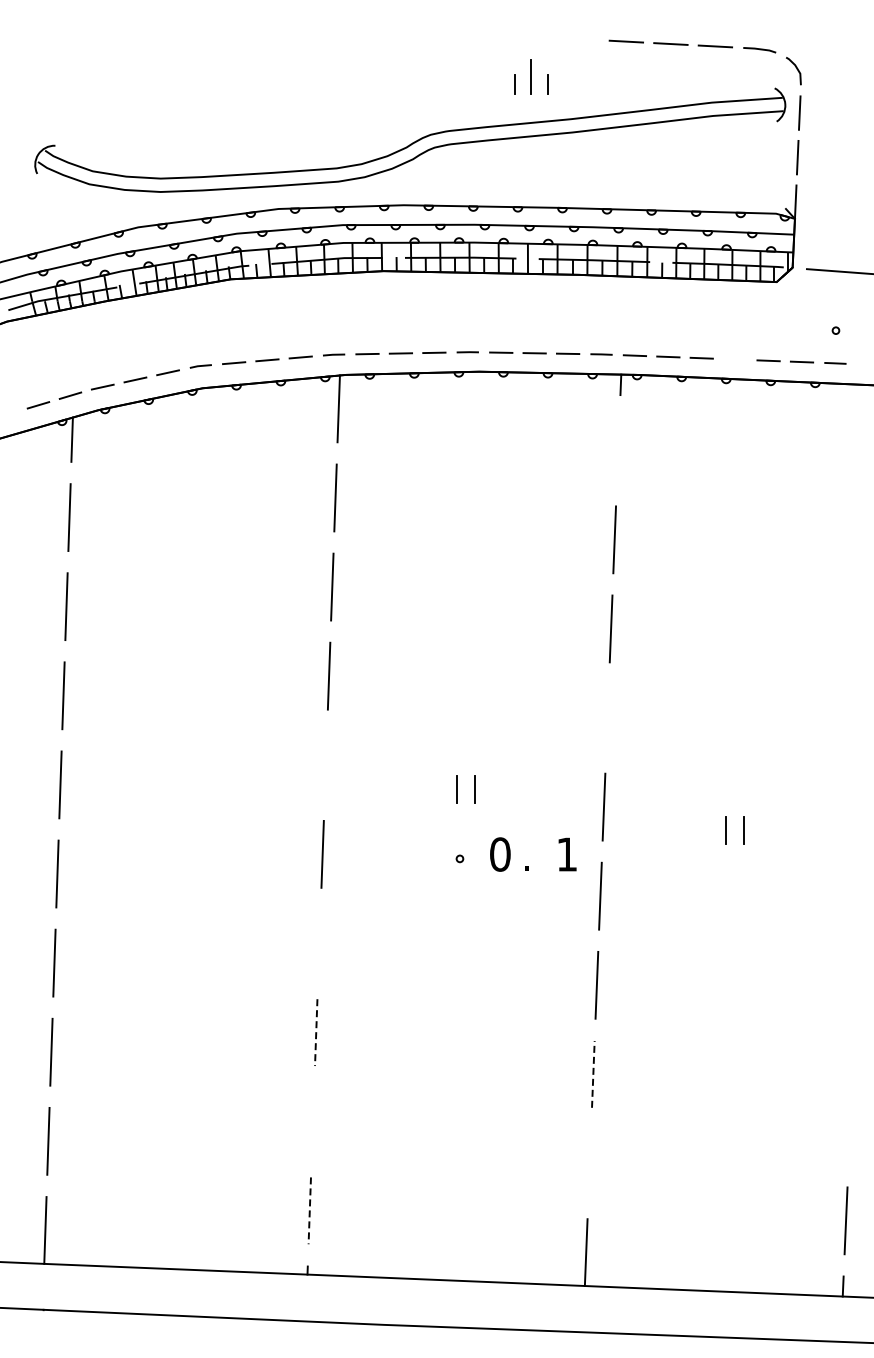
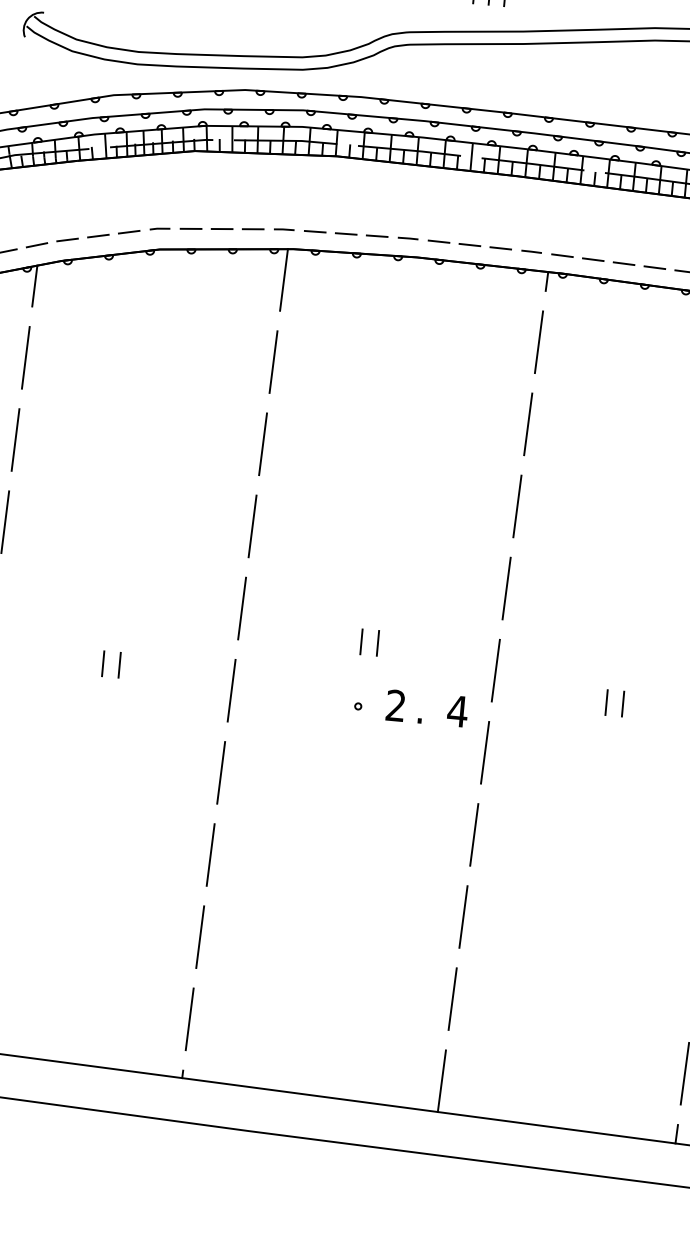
line: (735, 359) -> (655, 267), added
line: (617, 450) -> (538, 341), added
line: (607, 717) -> (506, 588), added
line: (325, 764) -> (241, 607), added
line: (182, 837) -> (103, 663), added
line: (200, 837) -> (120, 664), added
text: (500, 854) -> (396, 705), 0 -> 2
text: (567, 854) -> (458, 711), 1 -> 4
line: (319, 943) -> (221, 772), added
line: (316, 1033) -> (210, 855), dashed -> solid
line: (593, 1073) -> (463, 916), dashed -> solid
line: (312, 1121) -> (199, 936), added
line: (589, 1163) -> (452, 999), added
line: (309, 1211) -> (189, 1019), dashed -> solid

